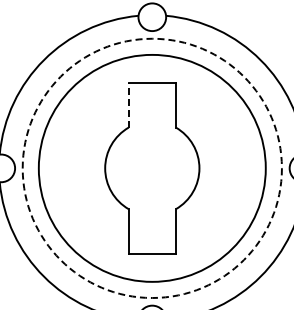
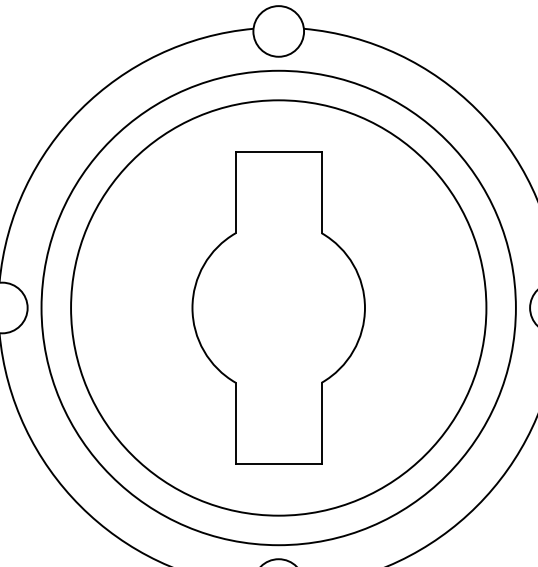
line: (128, 104) -> (235, 191), dashed -> solid
circle: (151, 168) -> (277, 308), dashed -> solid

